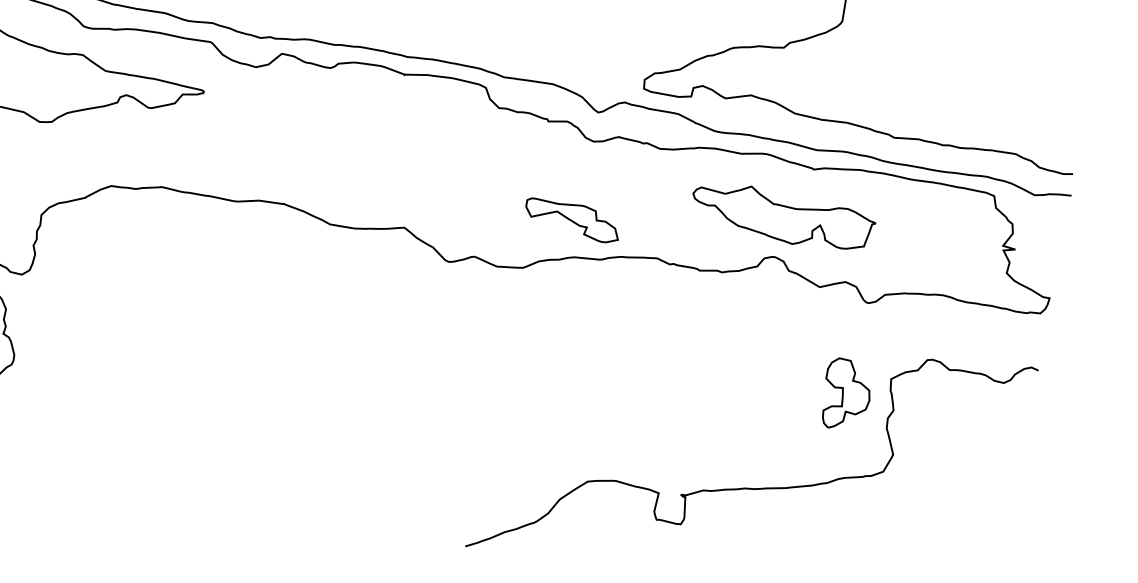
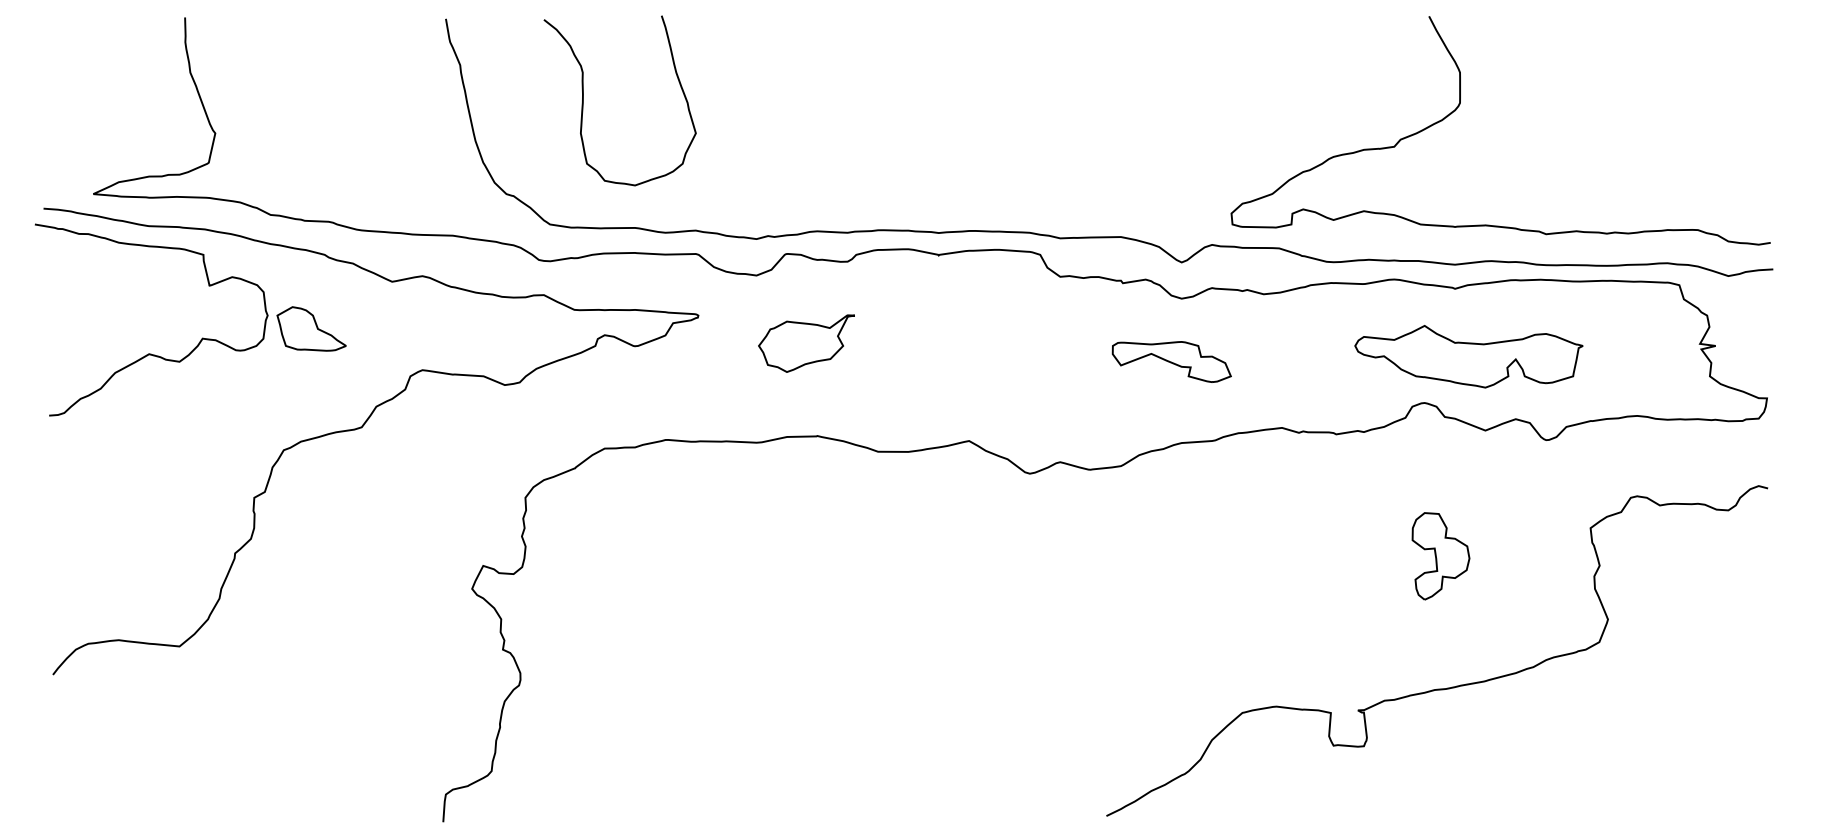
part: (286, 128) -> (806, 343), added
part: (782, 216) -> (1468, 356), moved
part: (572, 220) -> (1171, 361), moved
part: (846, 395) -> (1440, 556), moved

